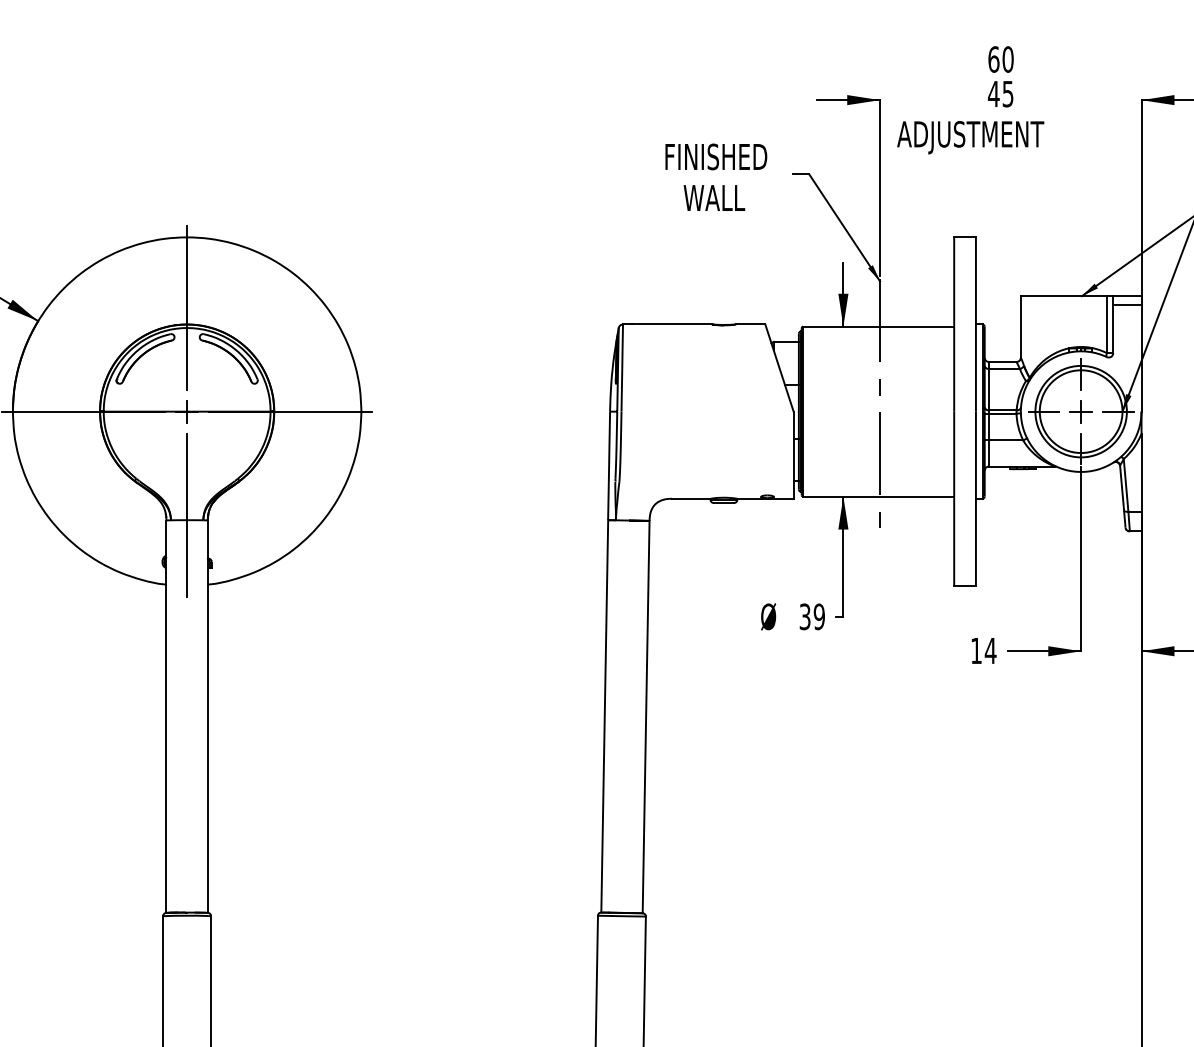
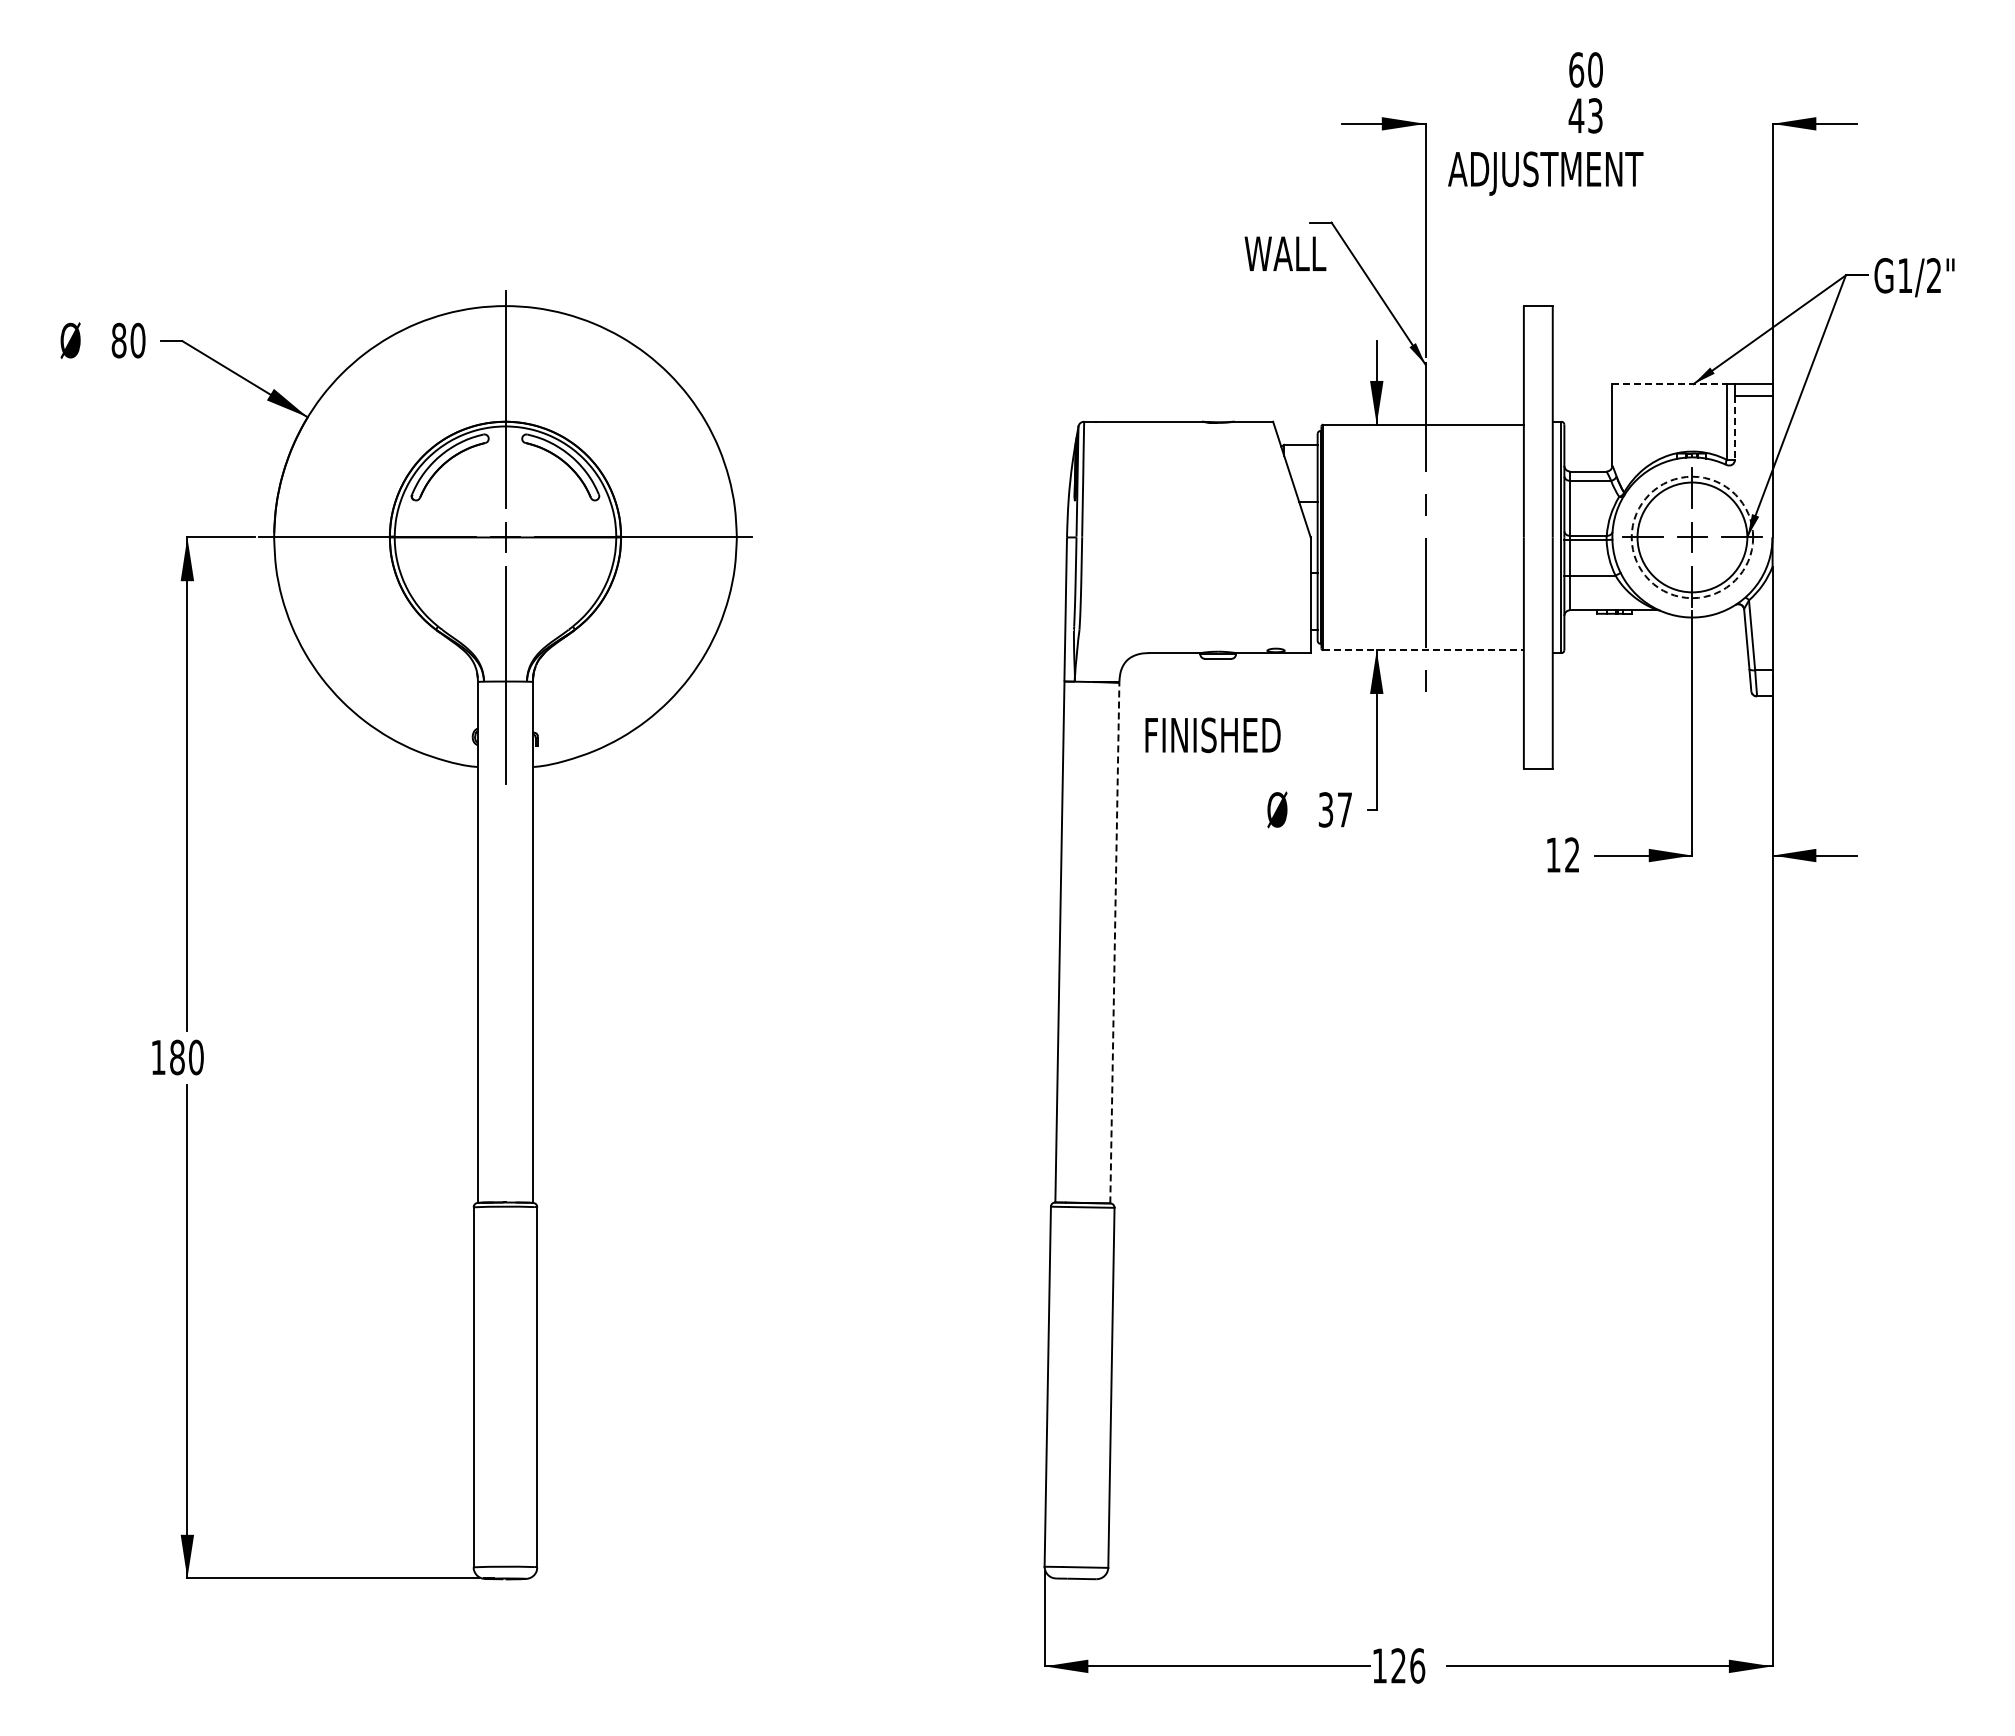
text: (1008, 93) -> (1595, 115), 45 -> 43
text: (715, 157) -> (1212, 735), moved
text: (714, 197) -> (1285, 253), moved
line: (1064, 296) -> (1670, 384), solid -> dashed
line: (1112, 329) -> (1734, 428), solid -> dashed
circle: (1081, 411) -> (1692, 537), solid -> dashed
line: (879, 496) -> (1424, 650), solid -> dashed
text: (819, 616) -> (1344, 809), 39 -> 37
text: (990, 650) -> (1572, 854), 14 -> 12
line: (645, 716) -> (1114, 942), solid -> dashed

